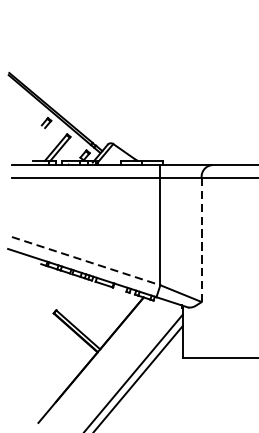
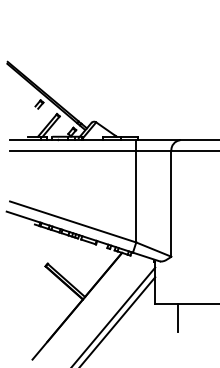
line: (201, 239) -> (171, 203), dashed -> solid
line: (86, 261) -> (73, 222), dashed -> solid
line: (208, 374) -> (177, 318), added

